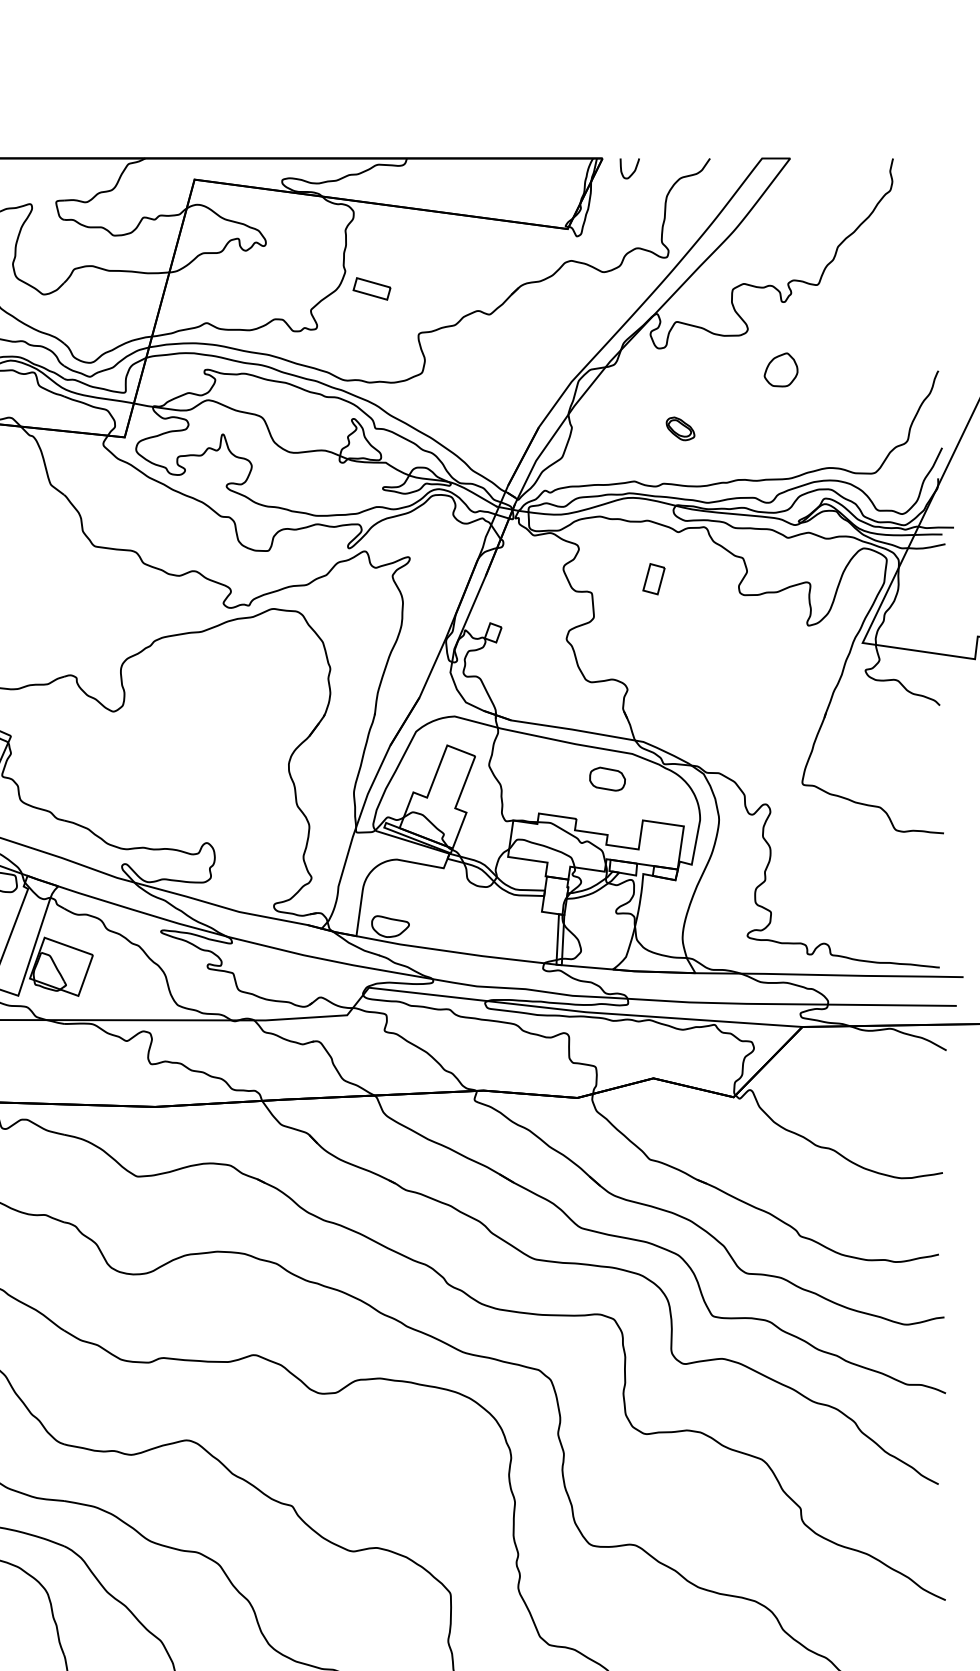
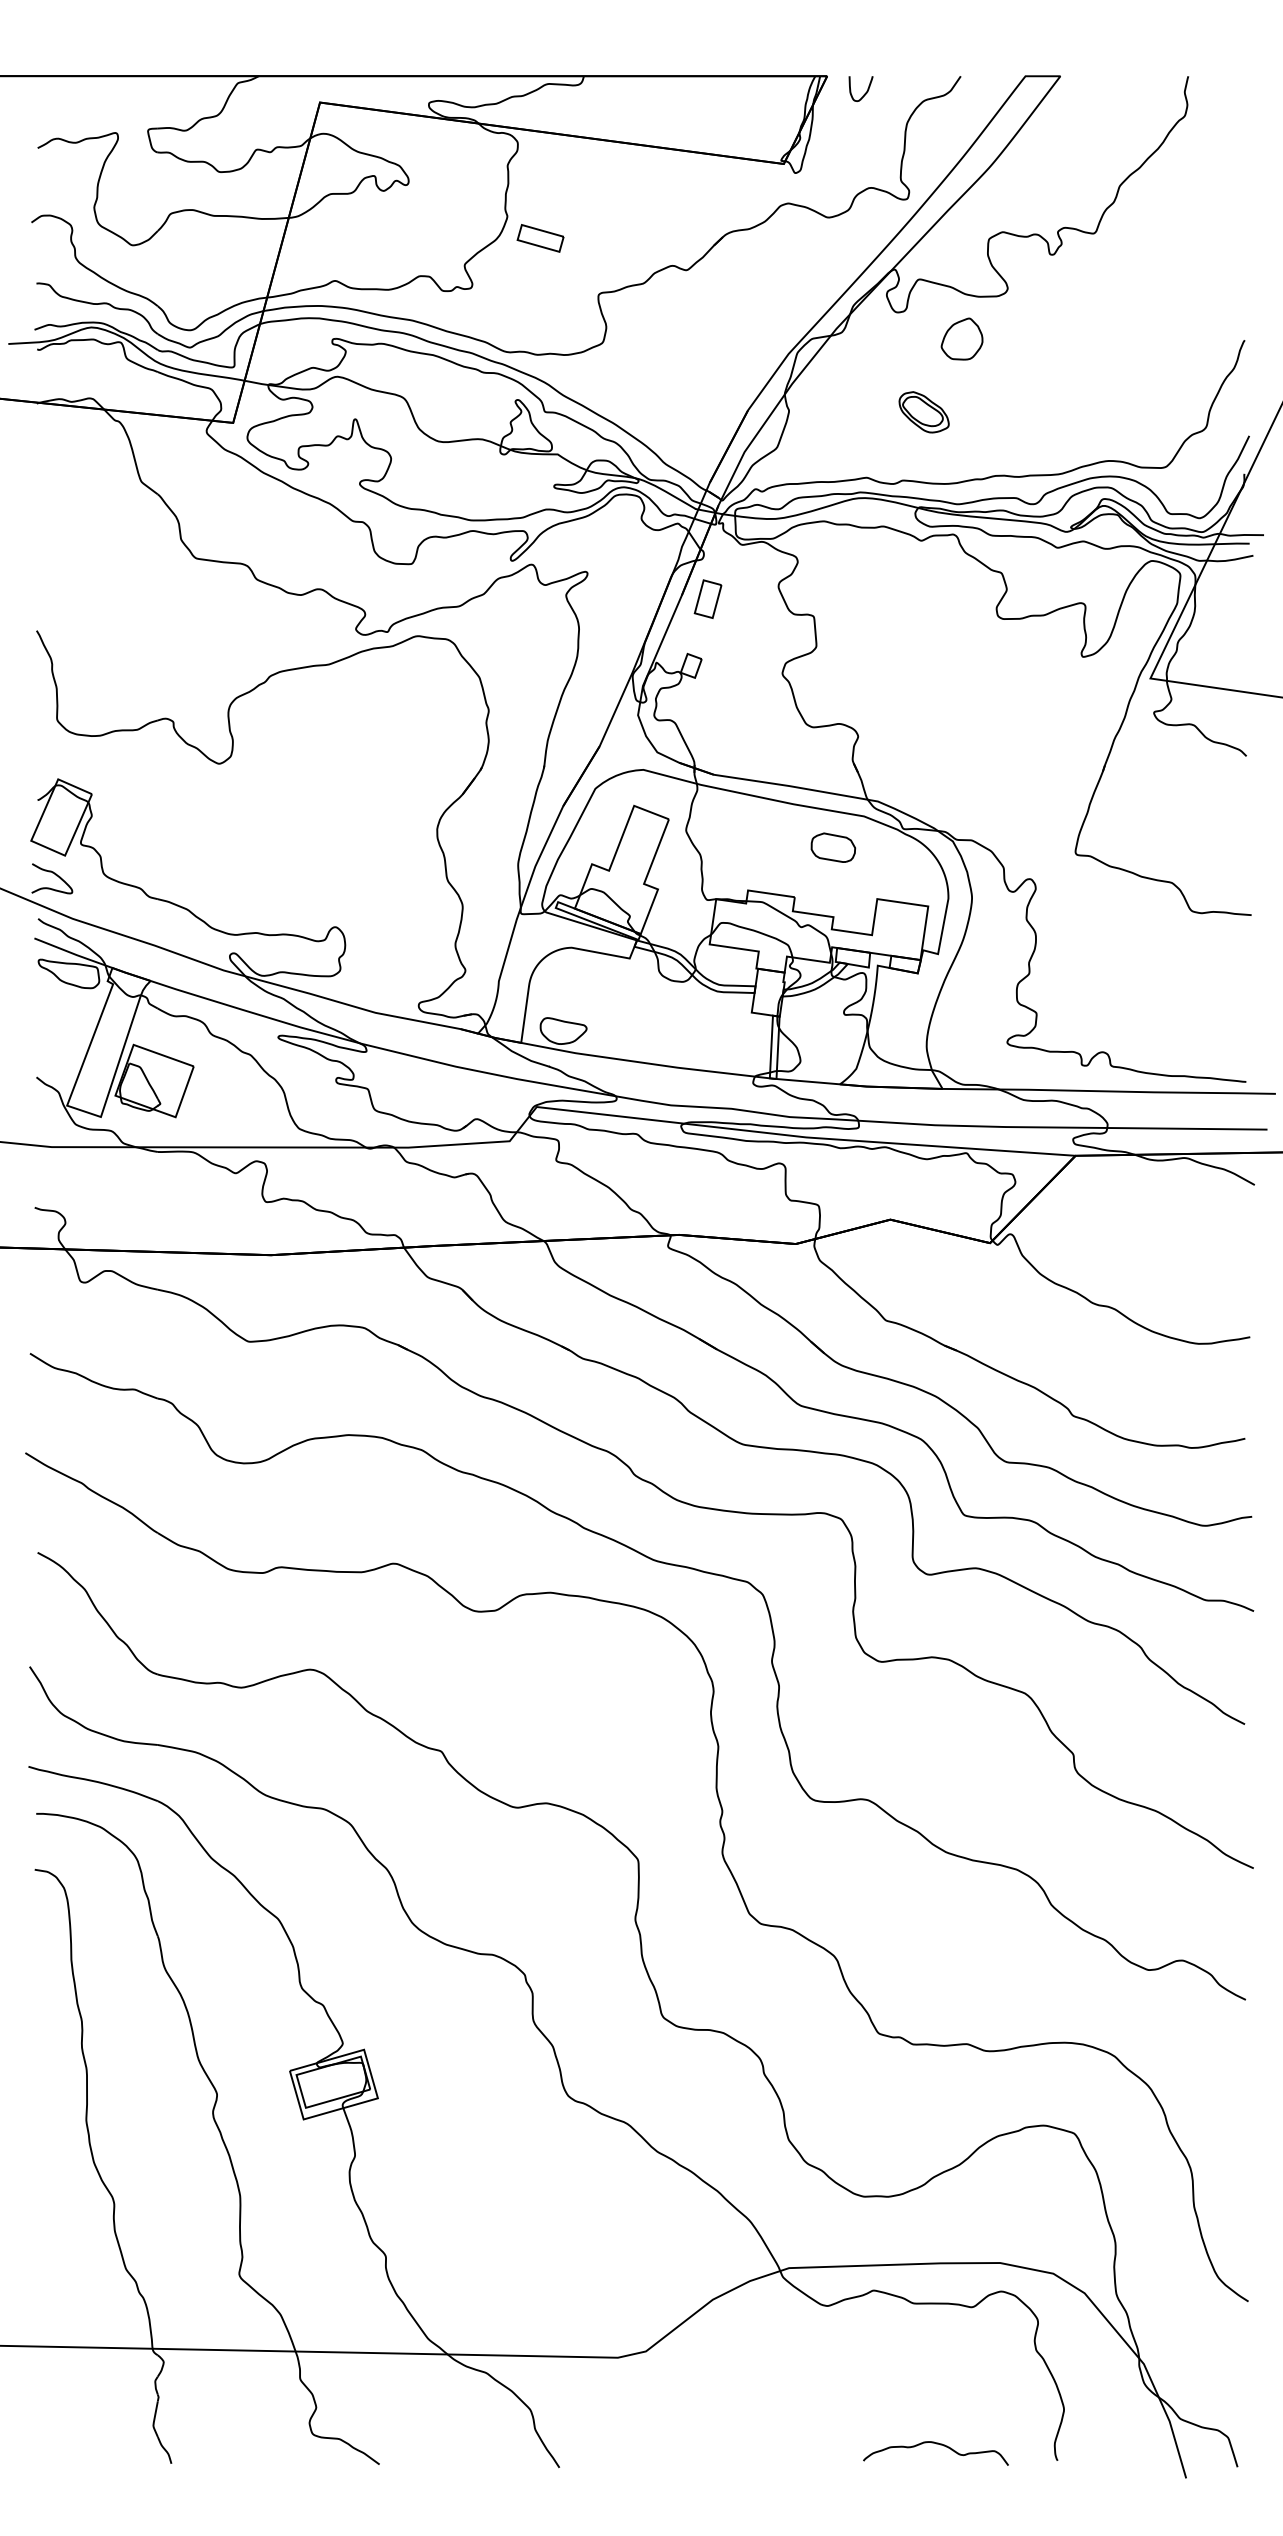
part: (780, 369) -> (961, 338), moved
part: (680, 429) -> (923, 412), size x1.43
part: (653, 578) -> (707, 598), moved

